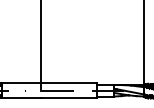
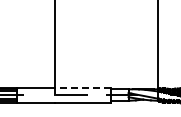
line: (69, 83) -> (83, 87), solid -> dashed

